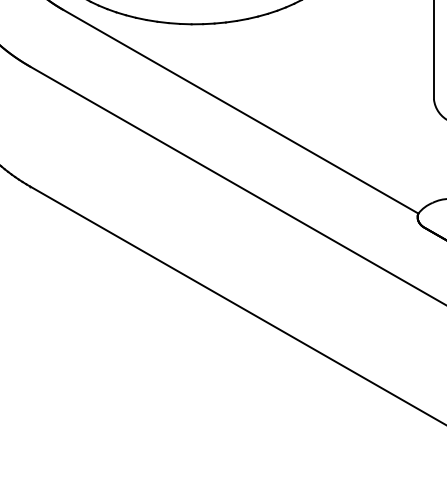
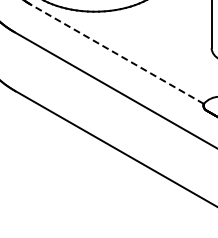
line: (240, 112) -> (117, 54), solid -> dashed

